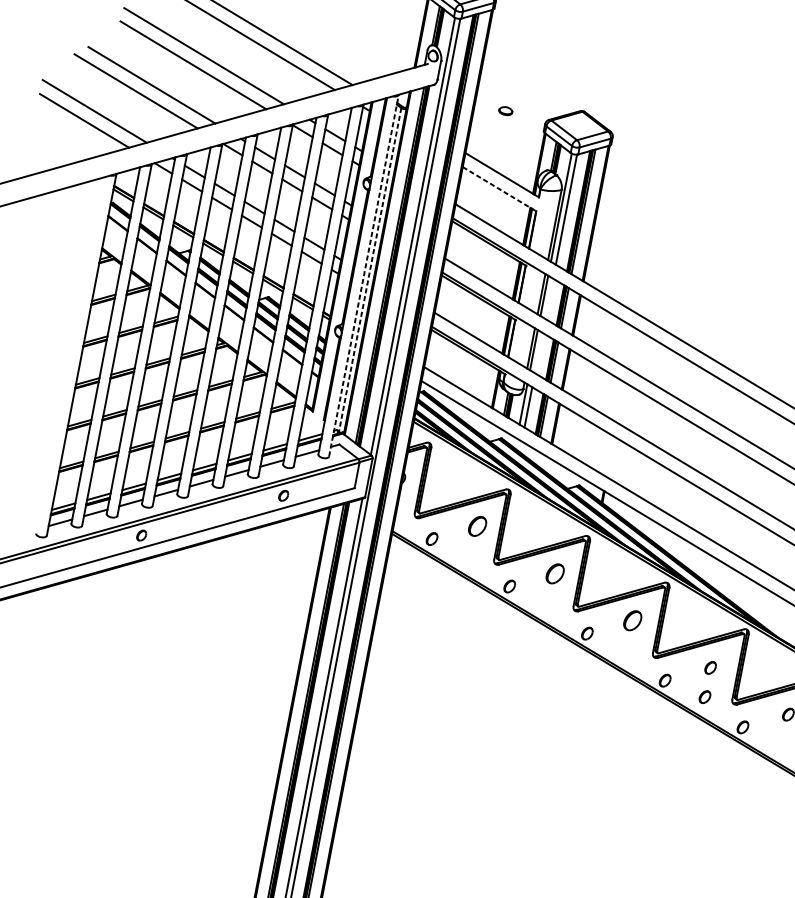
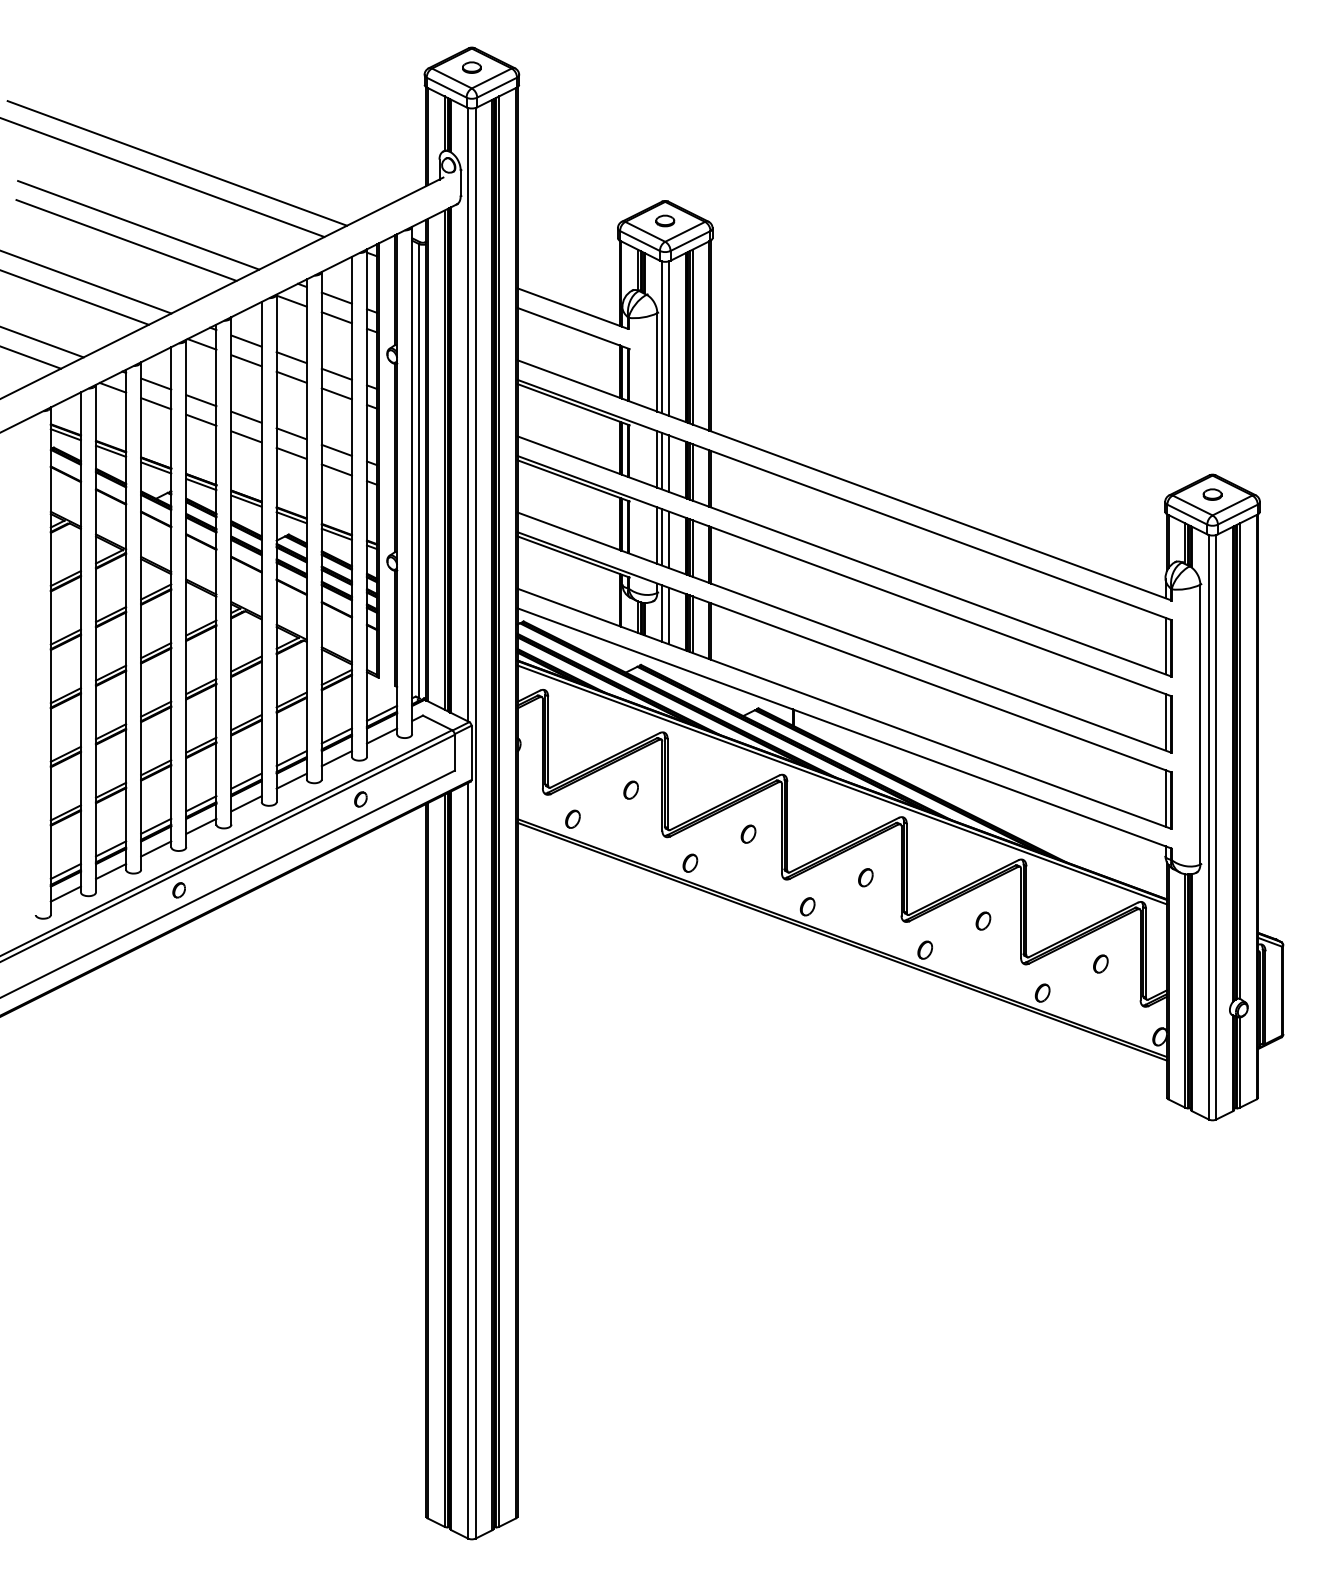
part: (506, 110) -> (665, 220), moved
line: (499, 189) -> (573, 328), dashed -> solid
line: (370, 270) -> (419, 471), dashed -> solid
line: (364, 275) -> (412, 480), dashed -> solid
line: (548, 298) -> (668, 463), added
line: (538, 352) -> (668, 539), added
part: (477, 525) -> (630, 789), size x0.62
part: (555, 573) -> (748, 833), size x0.62
part: (632, 620) -> (865, 877), size x0.62
part: (705, 696) -> (983, 961), removed

